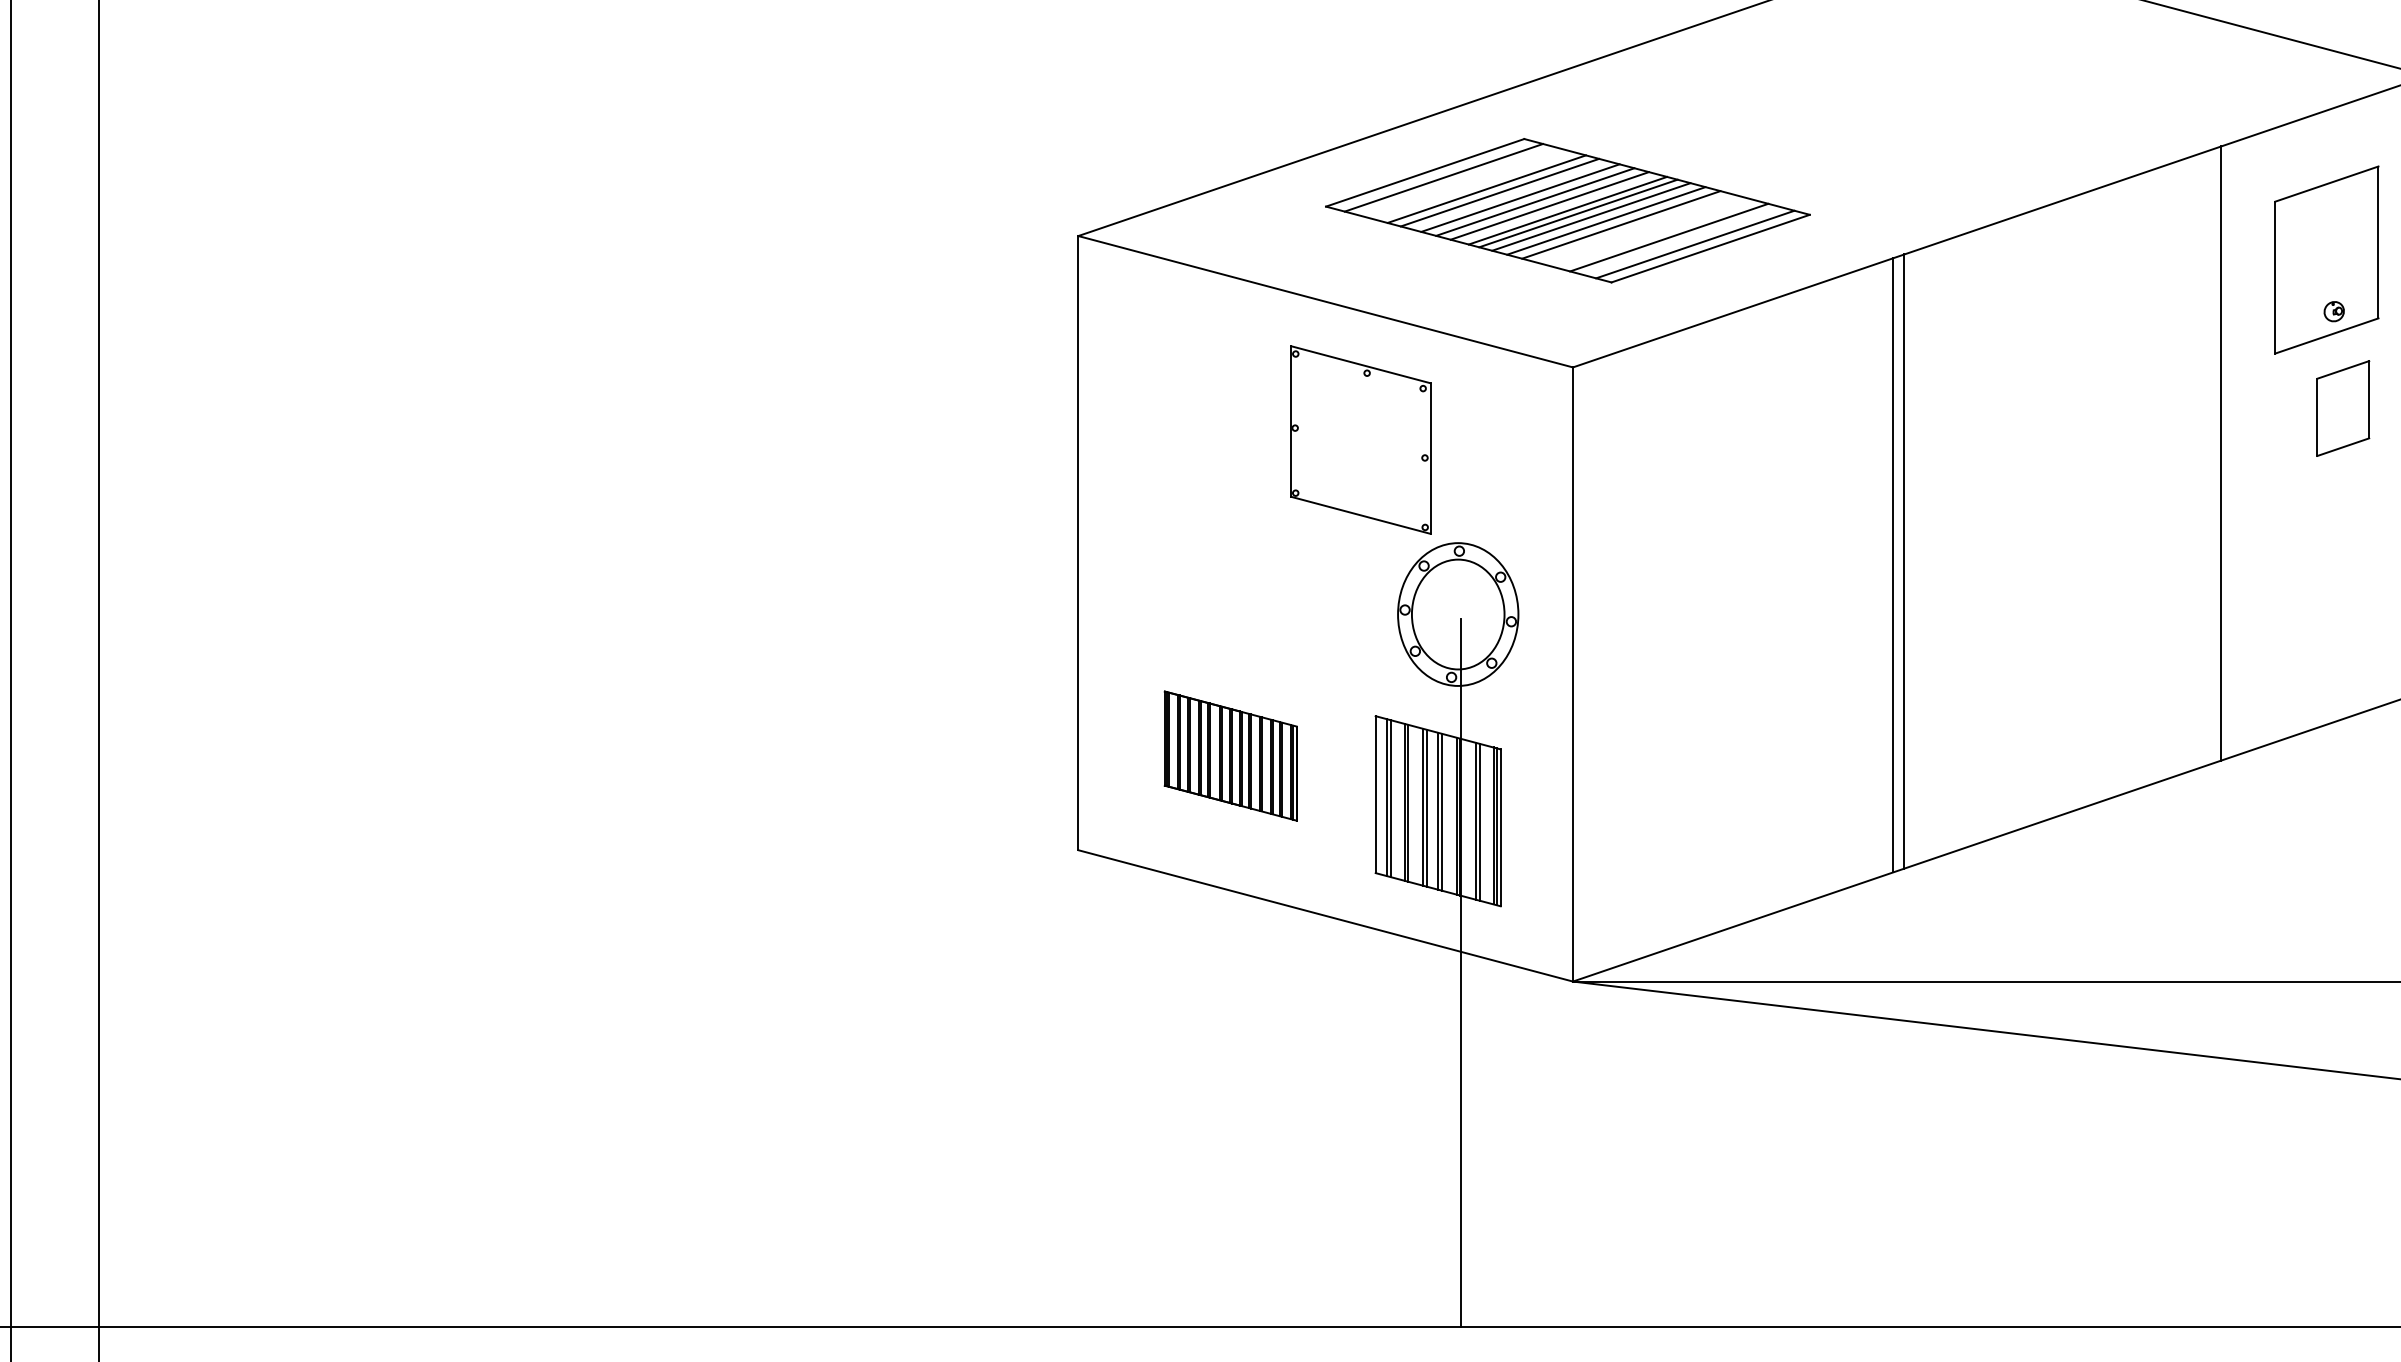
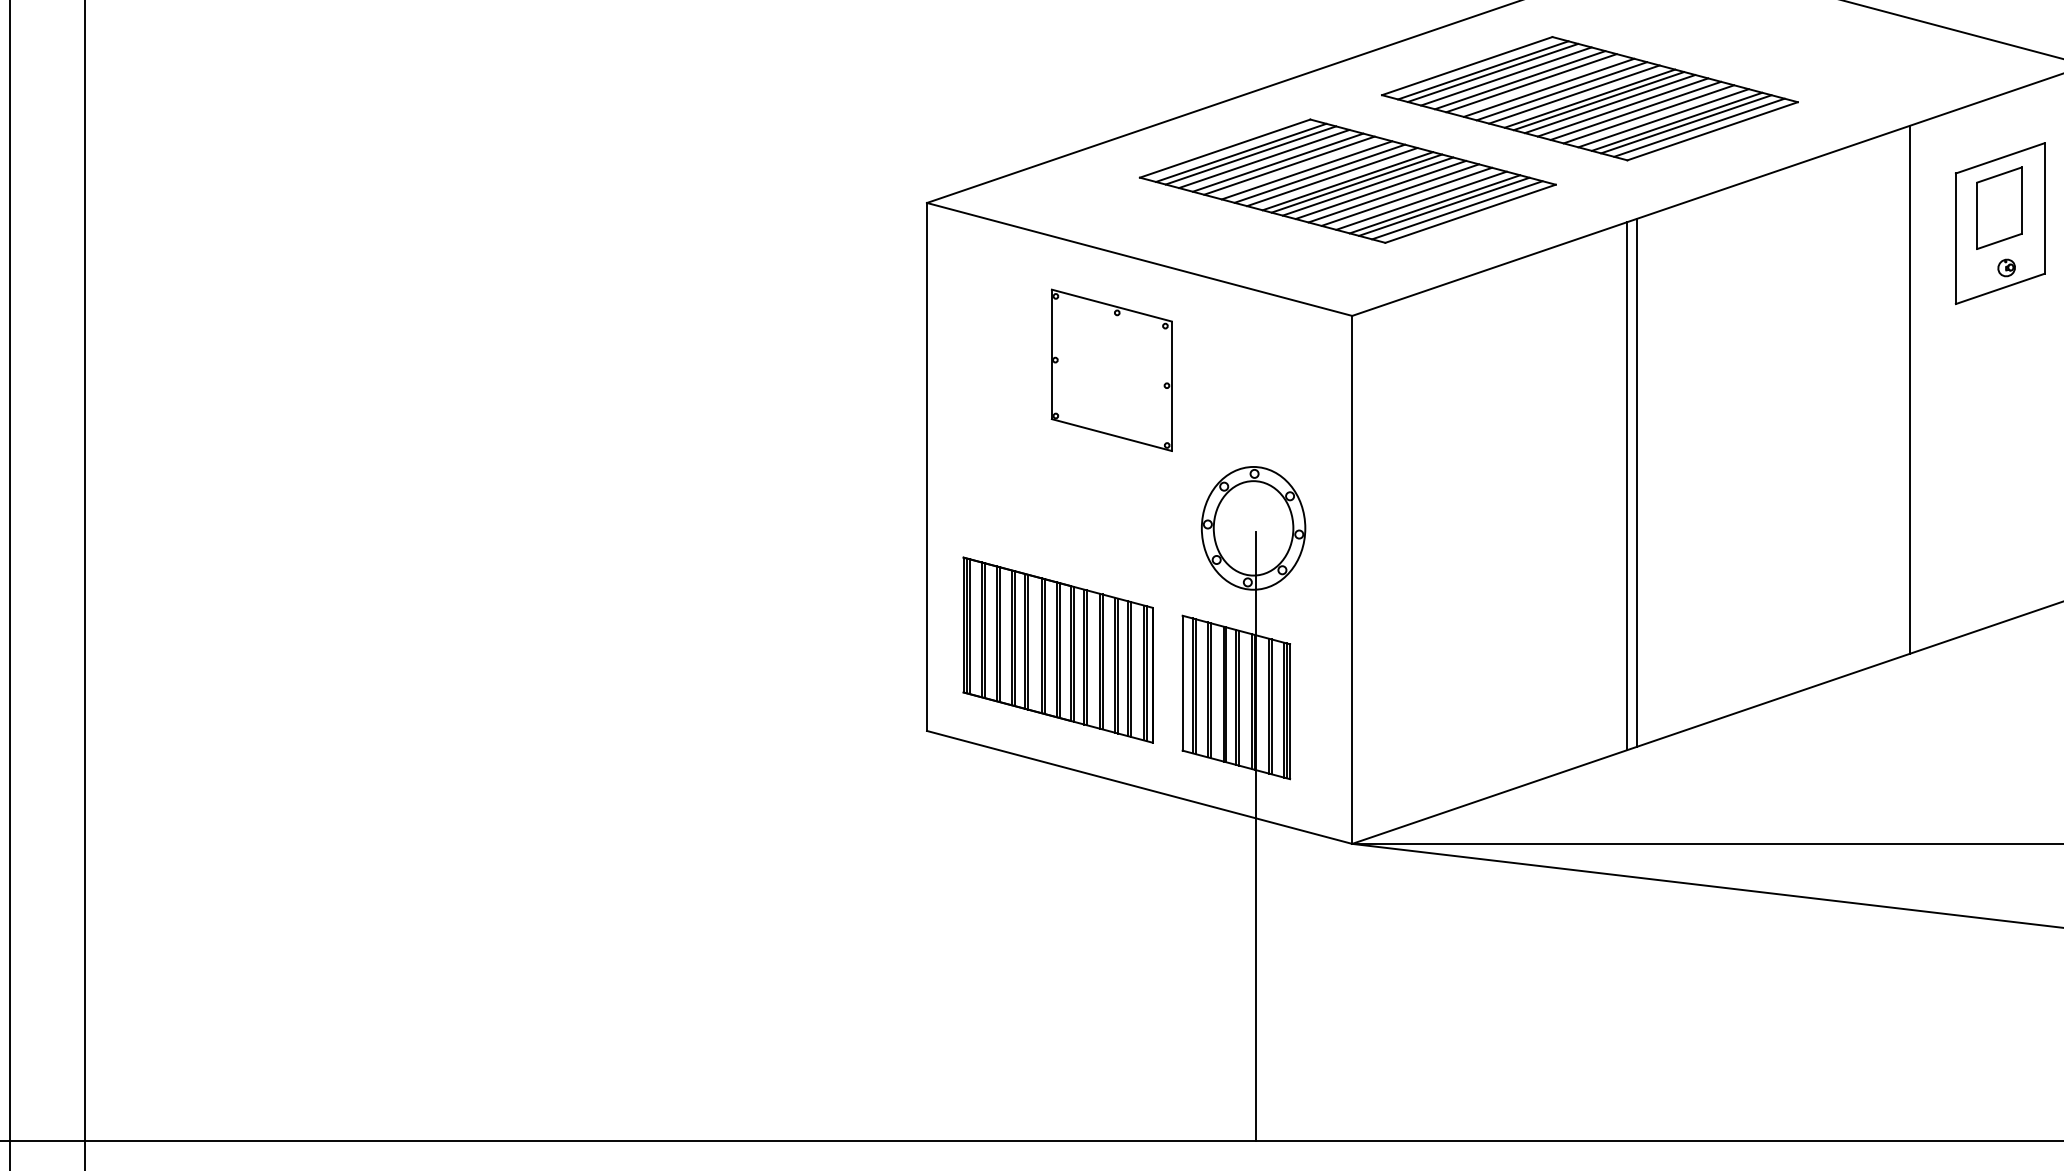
part: (1848, 114) -> (1589, 98), added
line: (1454, 180) -> (1250, 155), added
line: (1470, 184) -> (1264, 158), added
line: (1636, 228) -> (1406, 196), added
line: (1653, 233) -> (1421, 200), added
line: (1680, 240) -> (1444, 206), added
part: (2343, 407) -> (1999, 207), moved
part: (1360, 439) -> (1111, 369), moved
part: (1230, 755) -> (1057, 649), size x1.67

